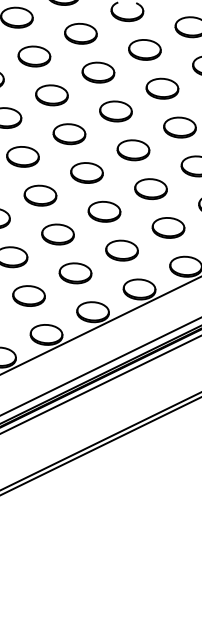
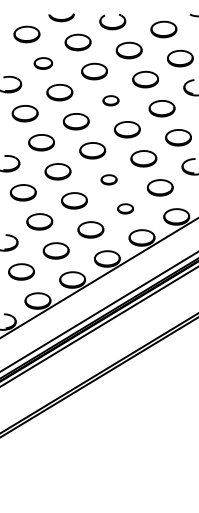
part: (34, 56) -> (43, 63), size x0.7
part: (115, 111) -> (110, 100), size x0.6
part: (103, 211) -> (108, 179), size x0.6
part: (121, 250) -> (125, 208), size x0.6

